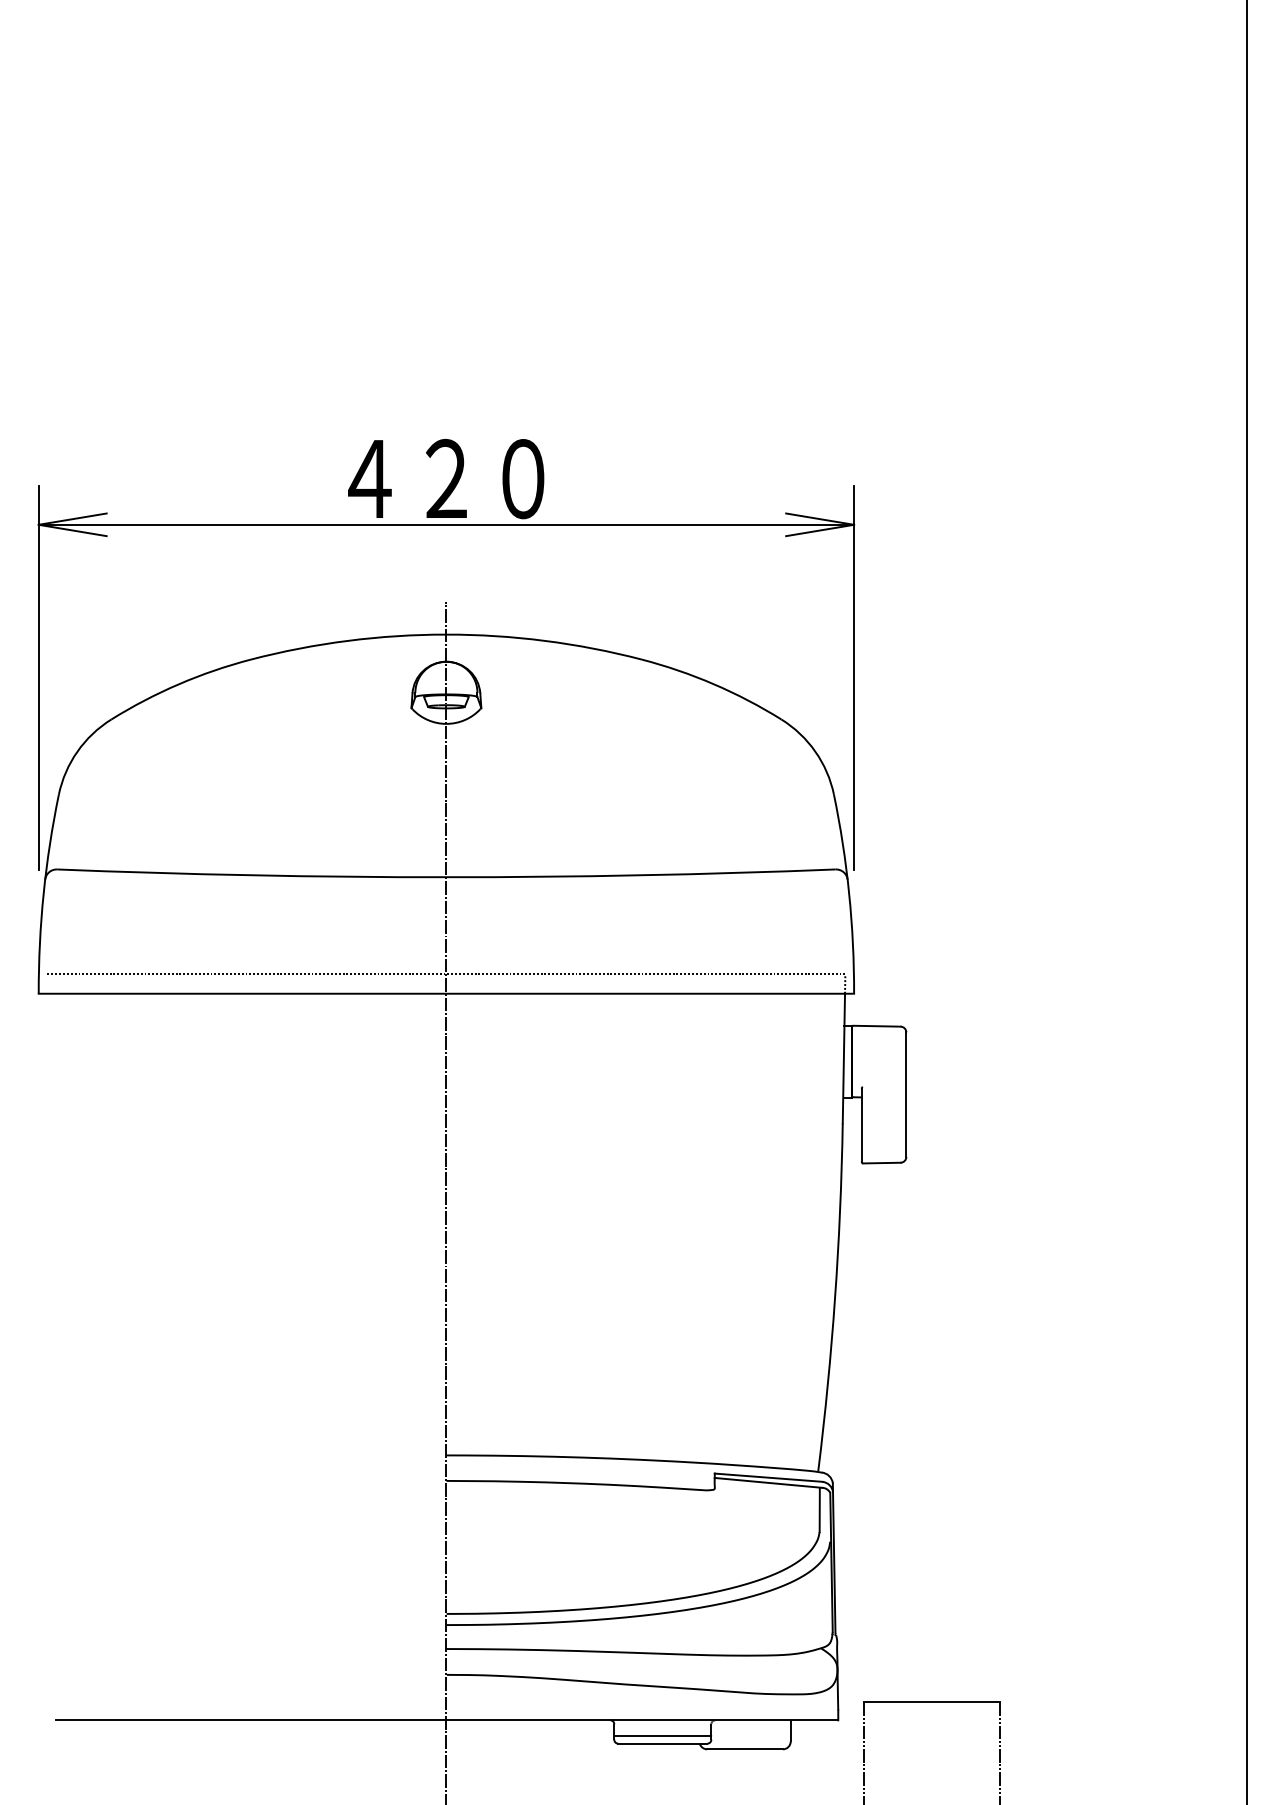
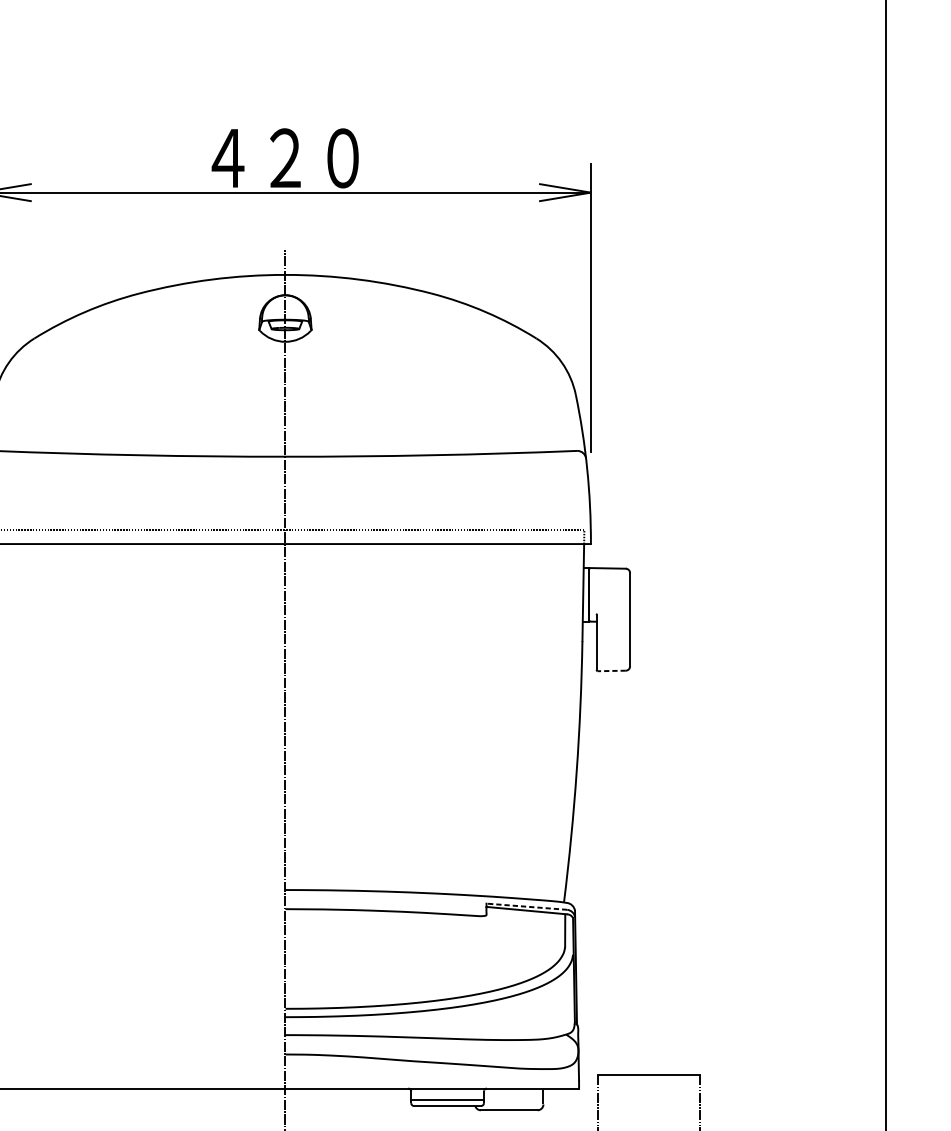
line: (881, 1163) -> (611, 671), solid -> dashed
line: (768, 1477) -> (526, 906), solid -> dashed

